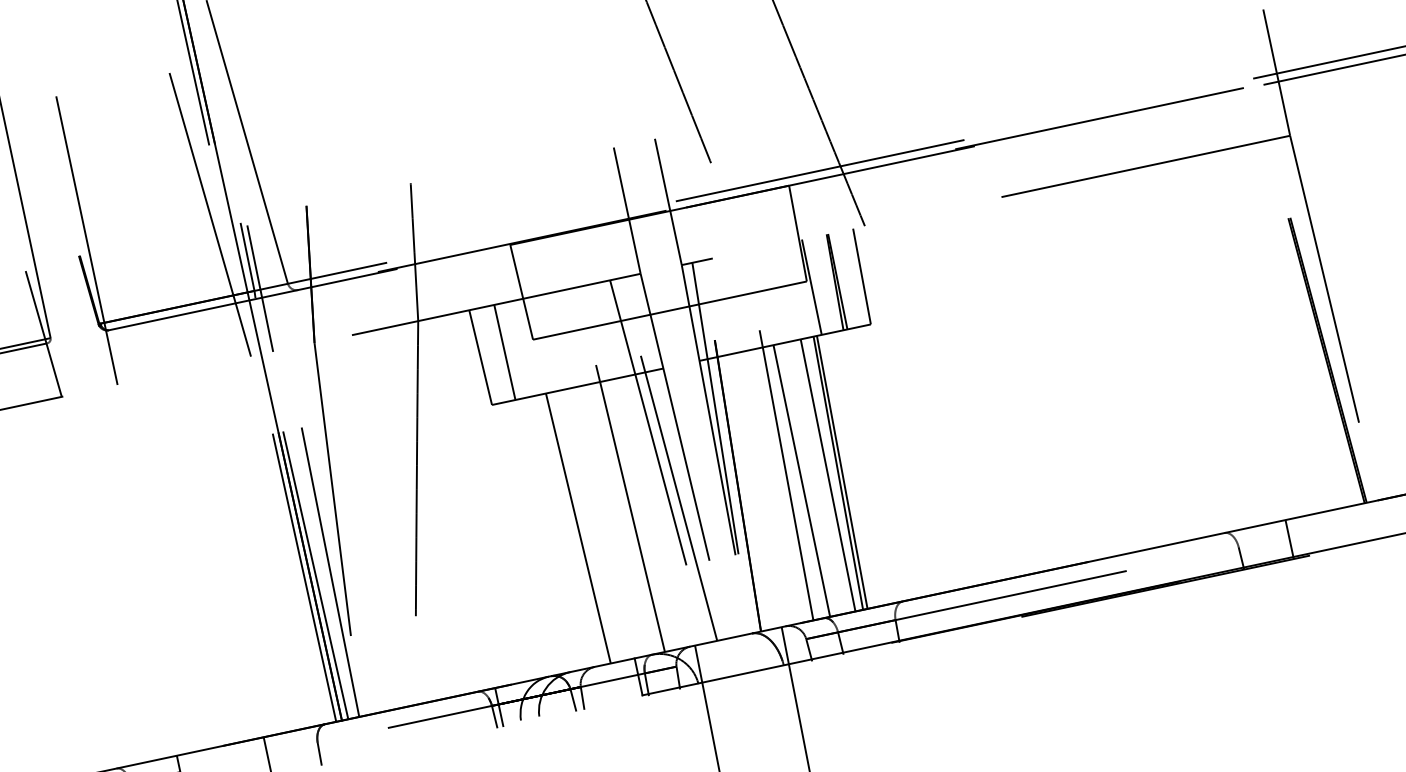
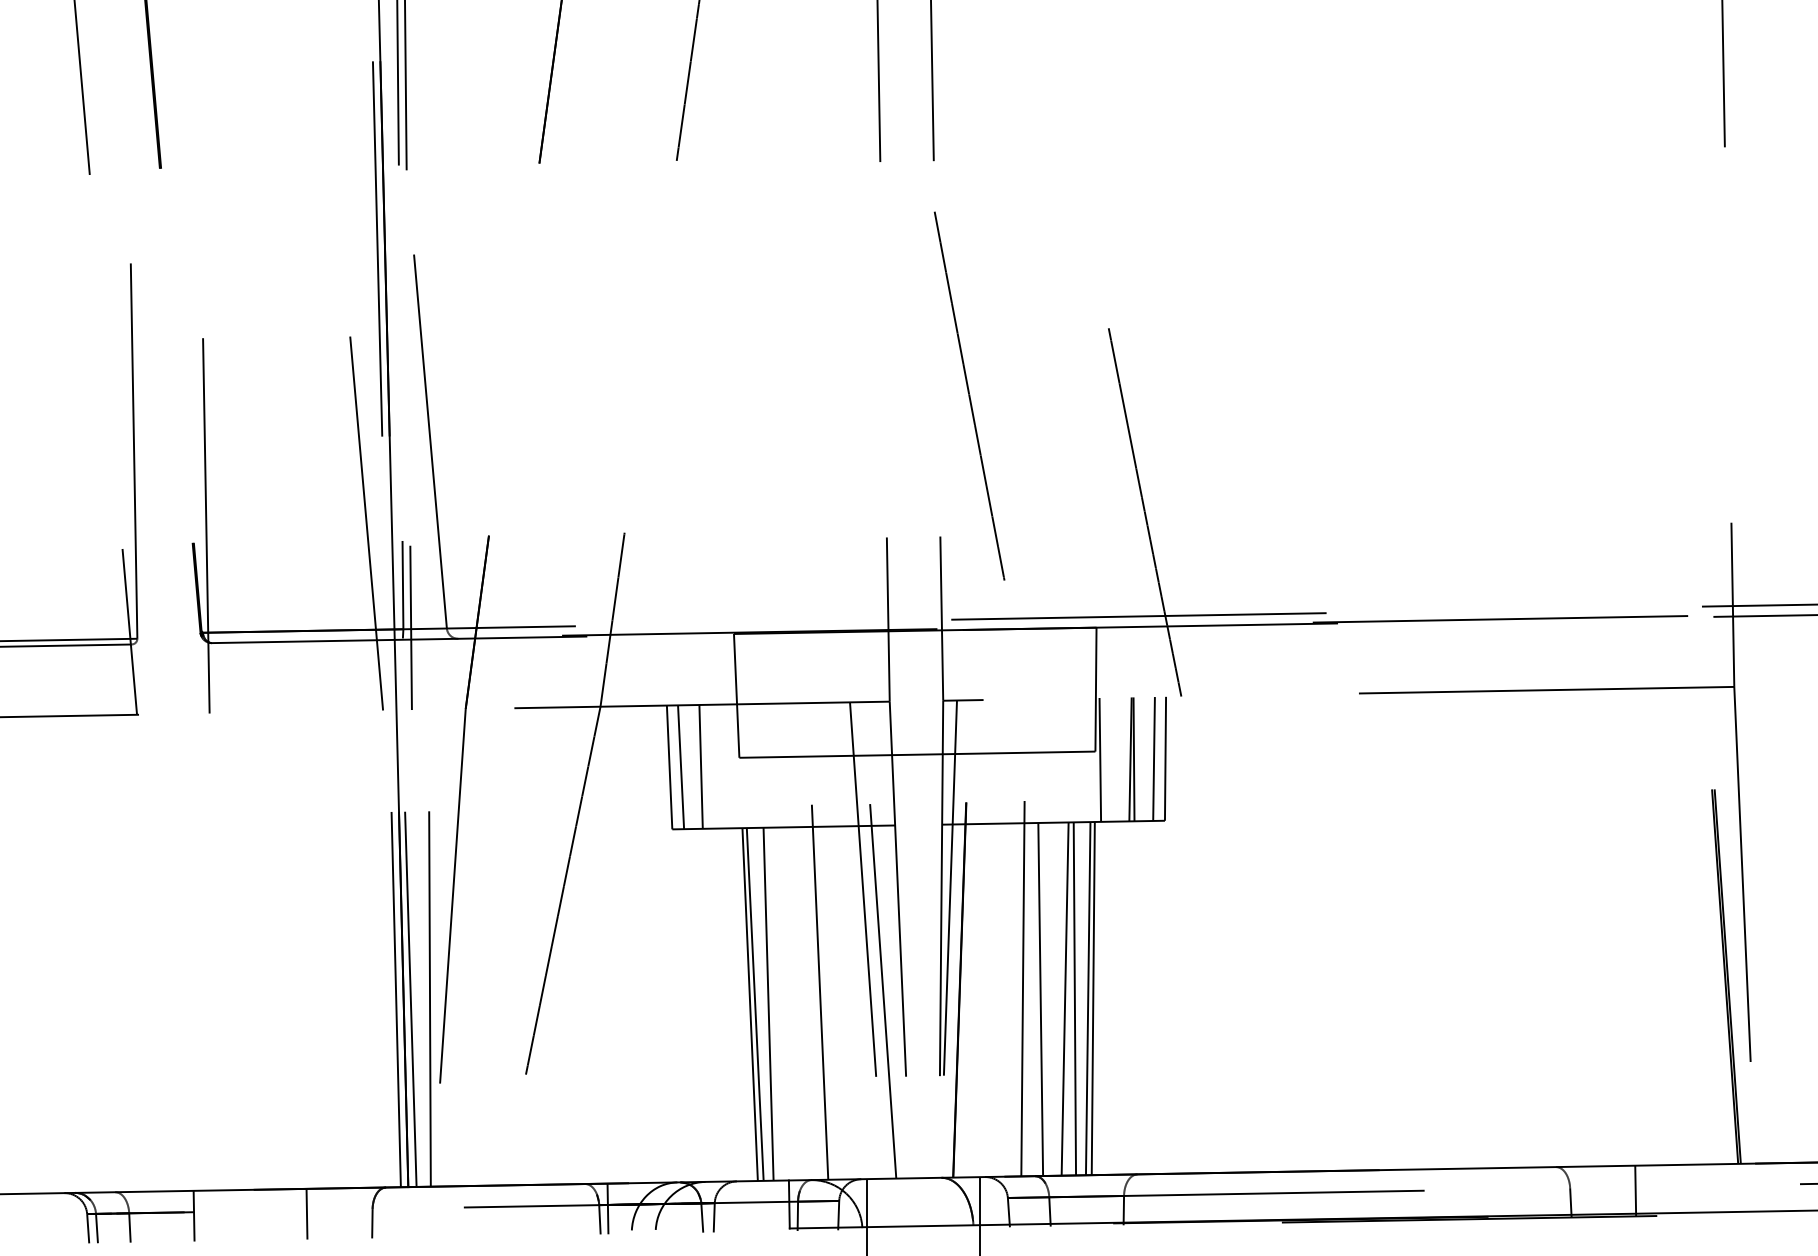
line: (852, 278) -> (1153, 758), added
line: (489, 355) -> (681, 767), added
line: (820, 476) -> (1064, 998), added
line: (592, 524) -> (768, 1003), added
line: (581, 527) -> (754, 1004), added

